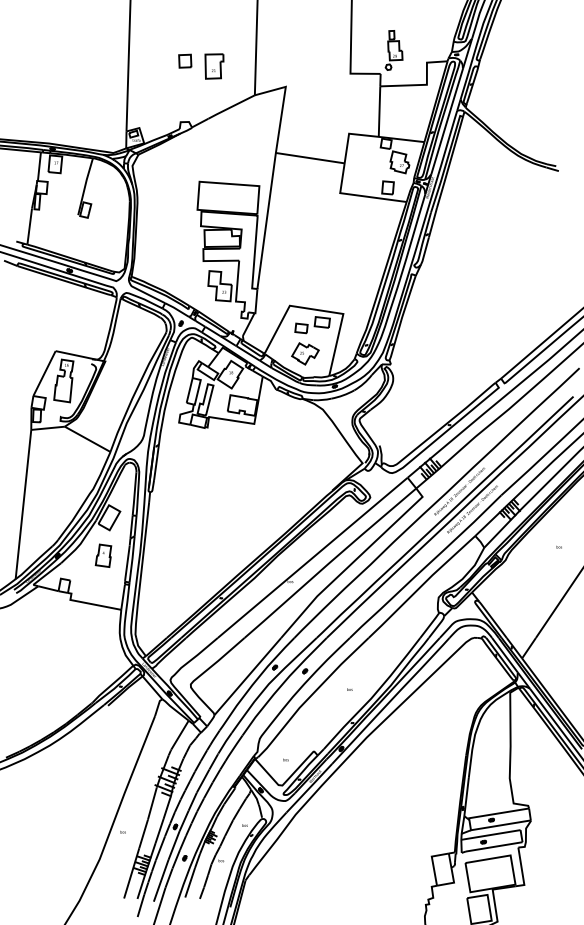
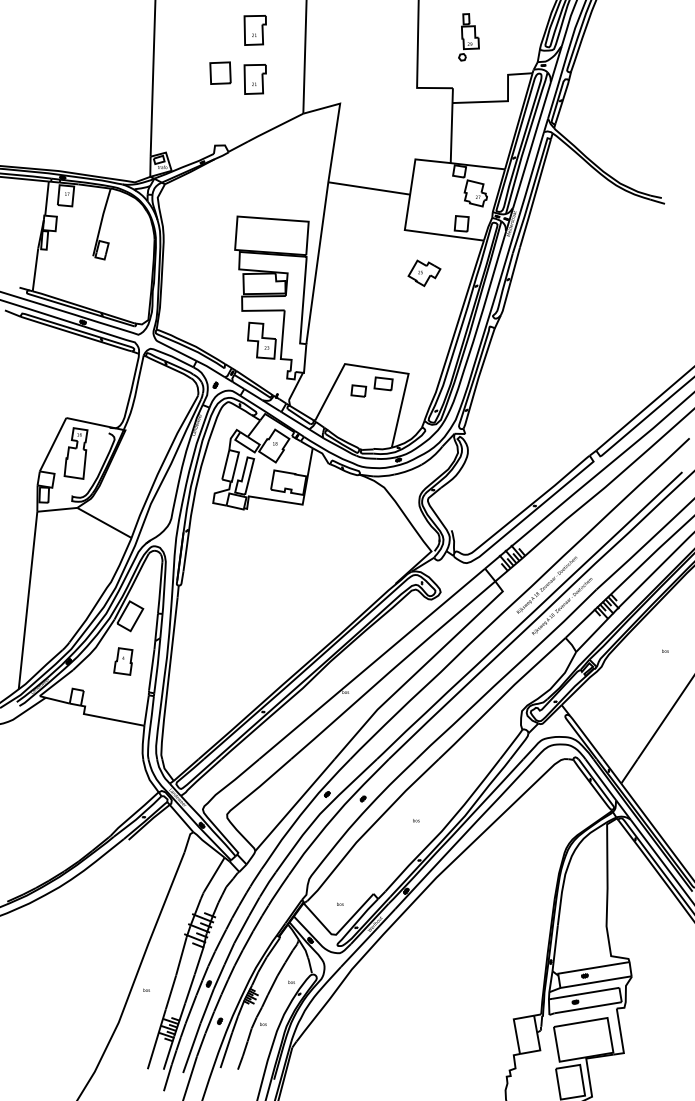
part: (213, 25) -> (254, 30), added
part: (393, 50) -> (468, 37), moved
part: (185, 60) -> (220, 72), size x1.4
part: (305, 354) -> (424, 273), moved

